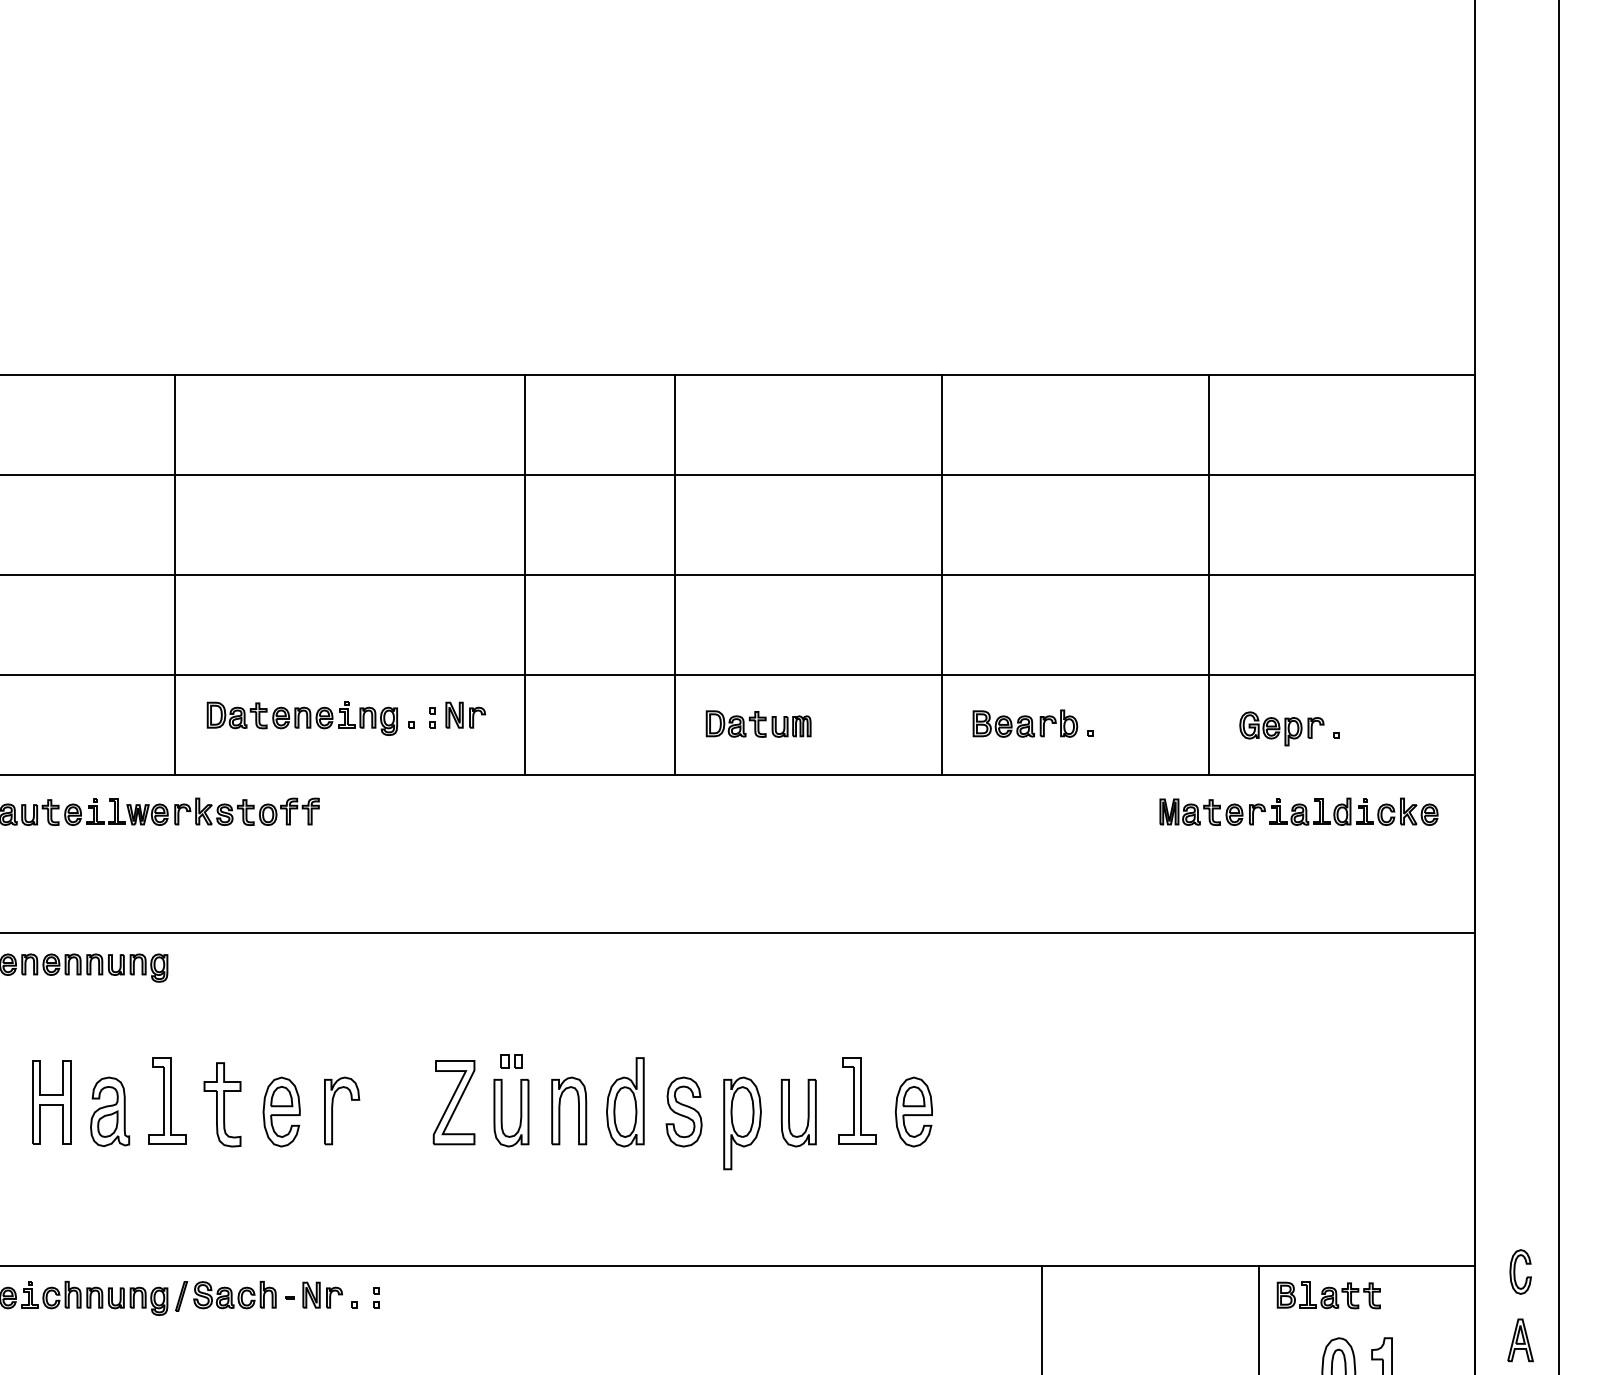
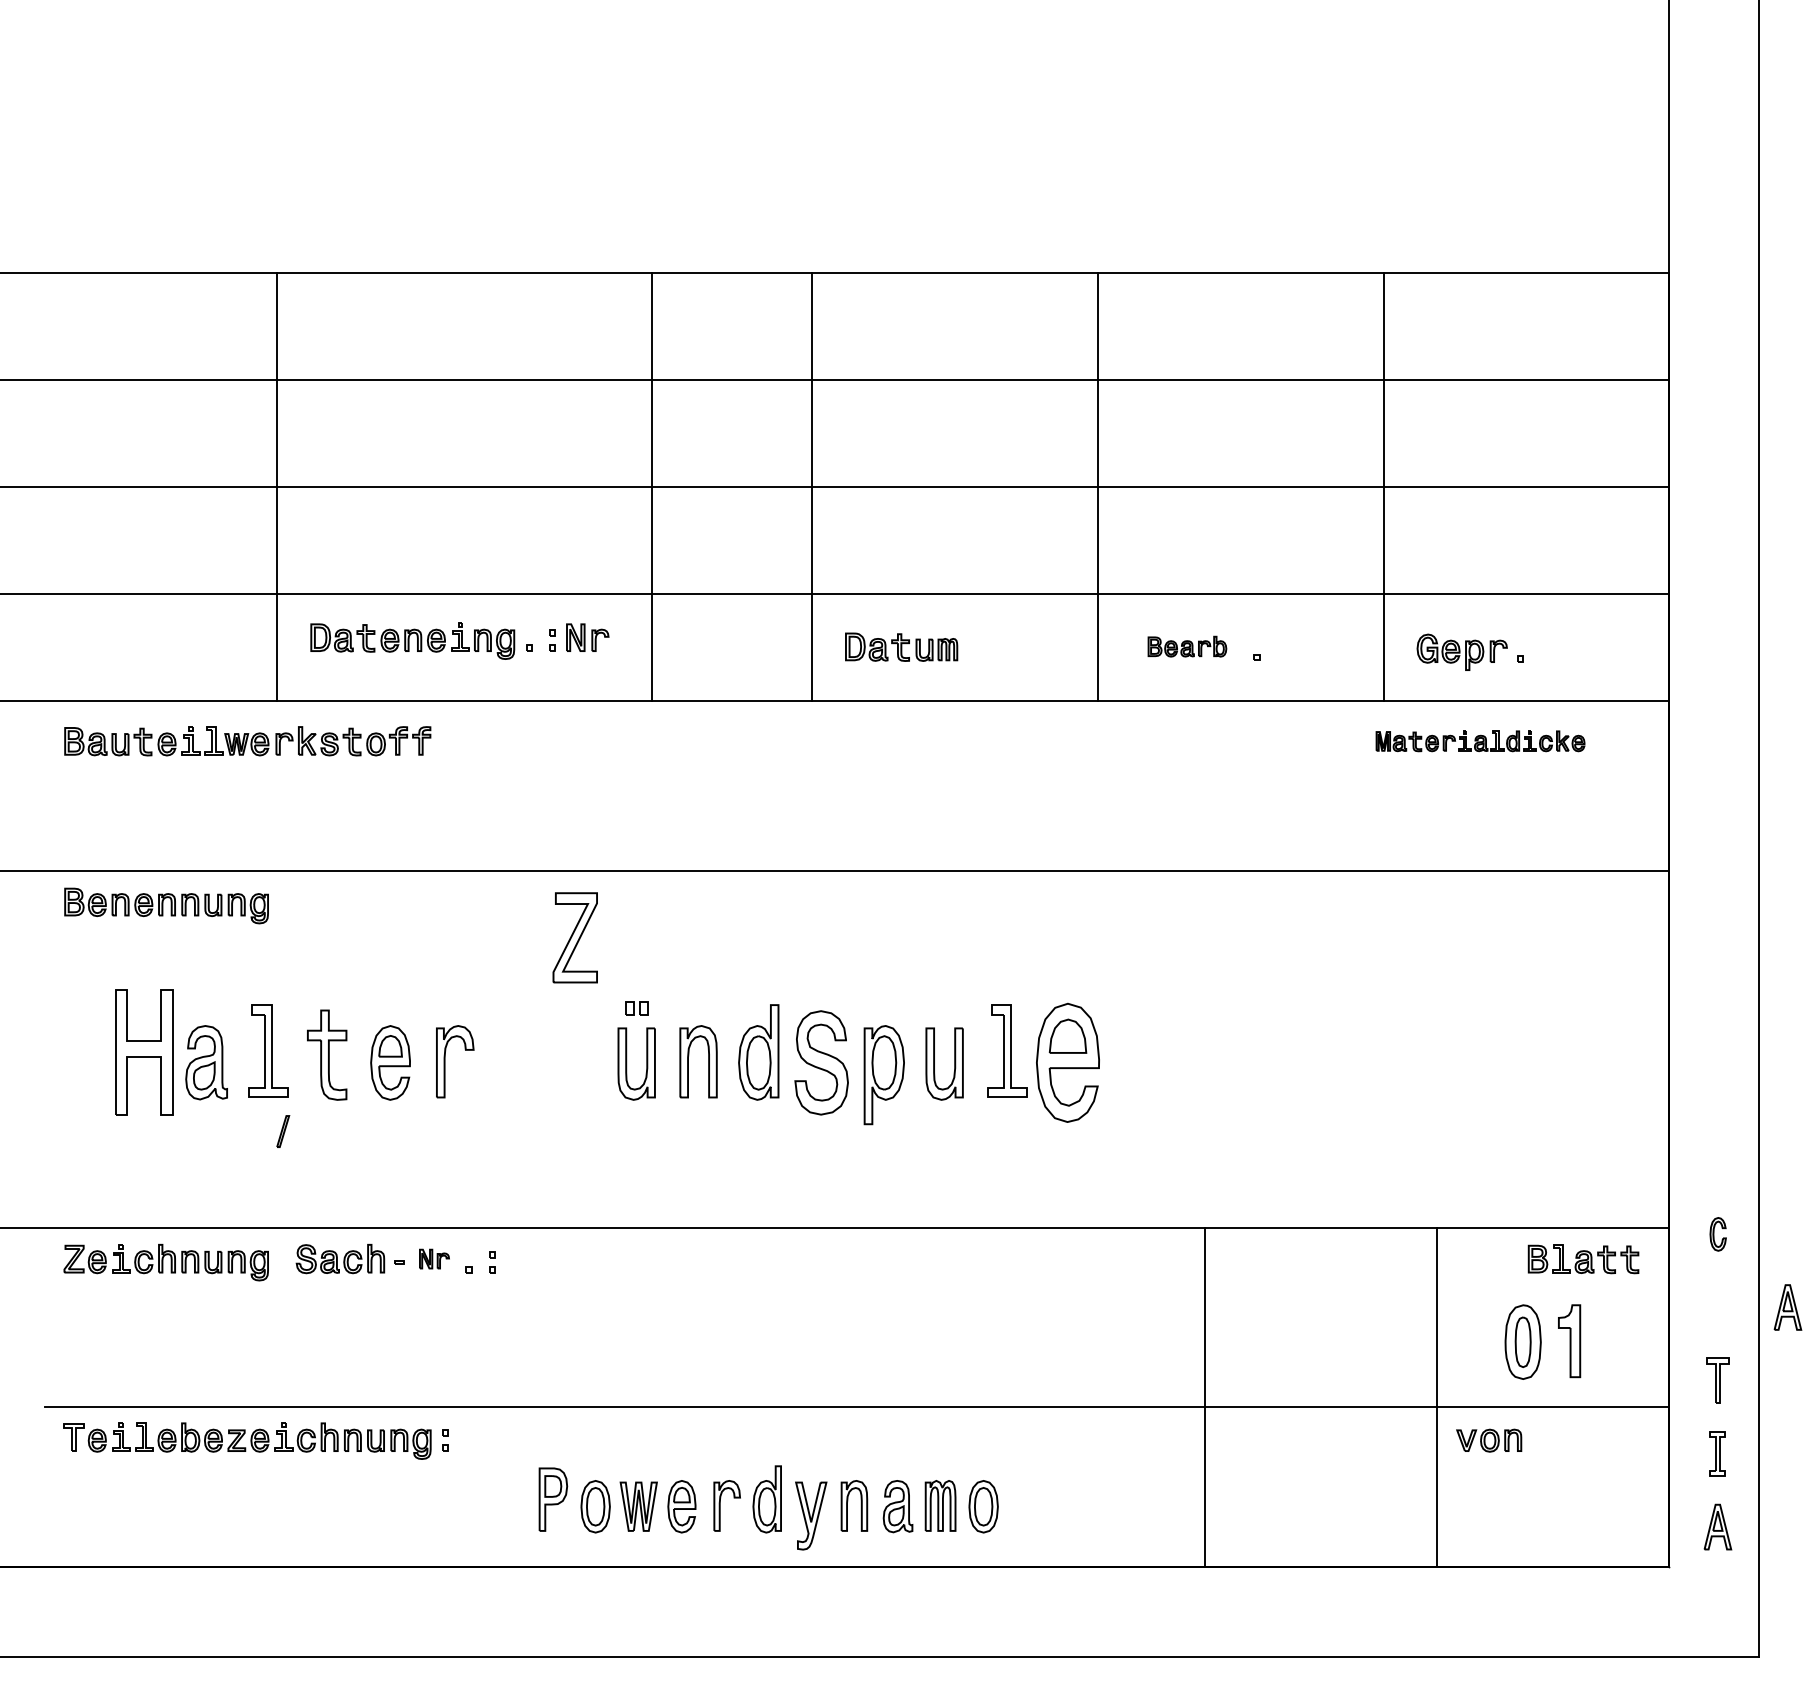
part: (1025, 723) -> (1187, 646), size x0.7
part: (1298, 812) -> (1480, 741), size x0.7
part: (51, 1102) -> (143, 1052), size x1.4
part: (453, 1102) -> (574, 937), moved
part: (683, 1111) -> (821, 1062), size x1.4
part: (913, 1111) -> (1067, 1062), size x1.6
part: (1521, 1272) -> (1718, 1234), size x0.7
part: (322, 1294) -> (434, 1258), size x0.7
part: (1328, 1295) -> (1583, 1259), moved
part: (181, 1296) -> (283, 1131), moved
part: (1520, 1340) -> (1787, 1307), moved

